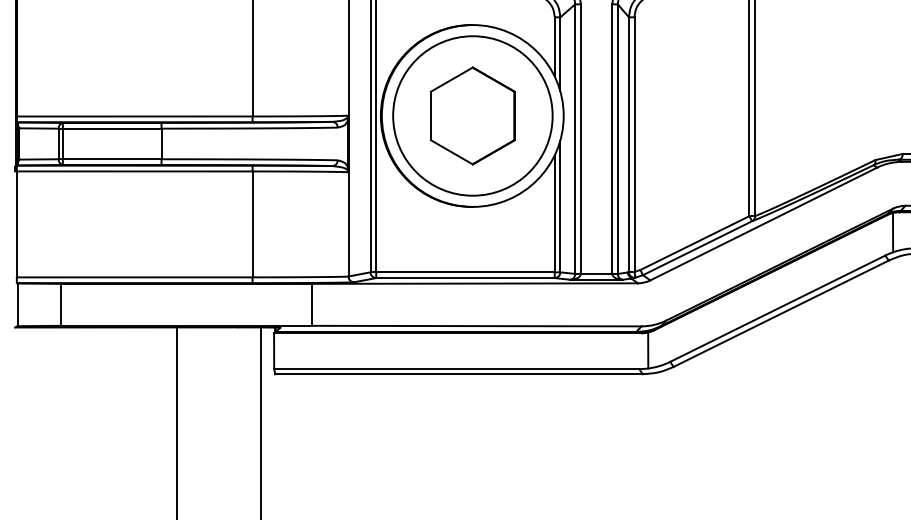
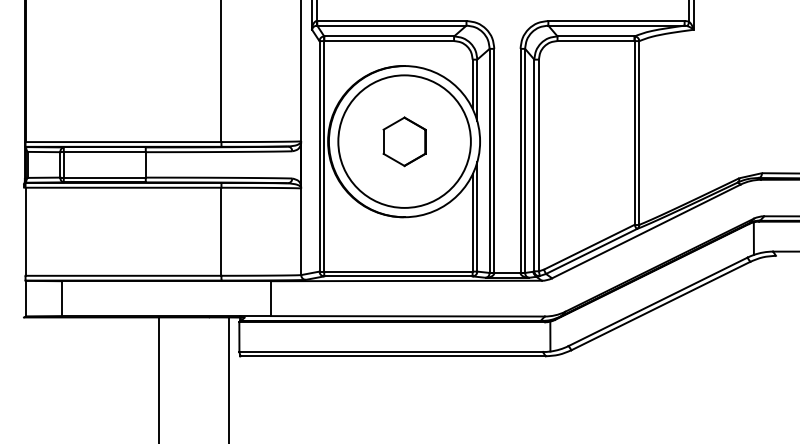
part: (472, 115) -> (404, 141), size x0.6

